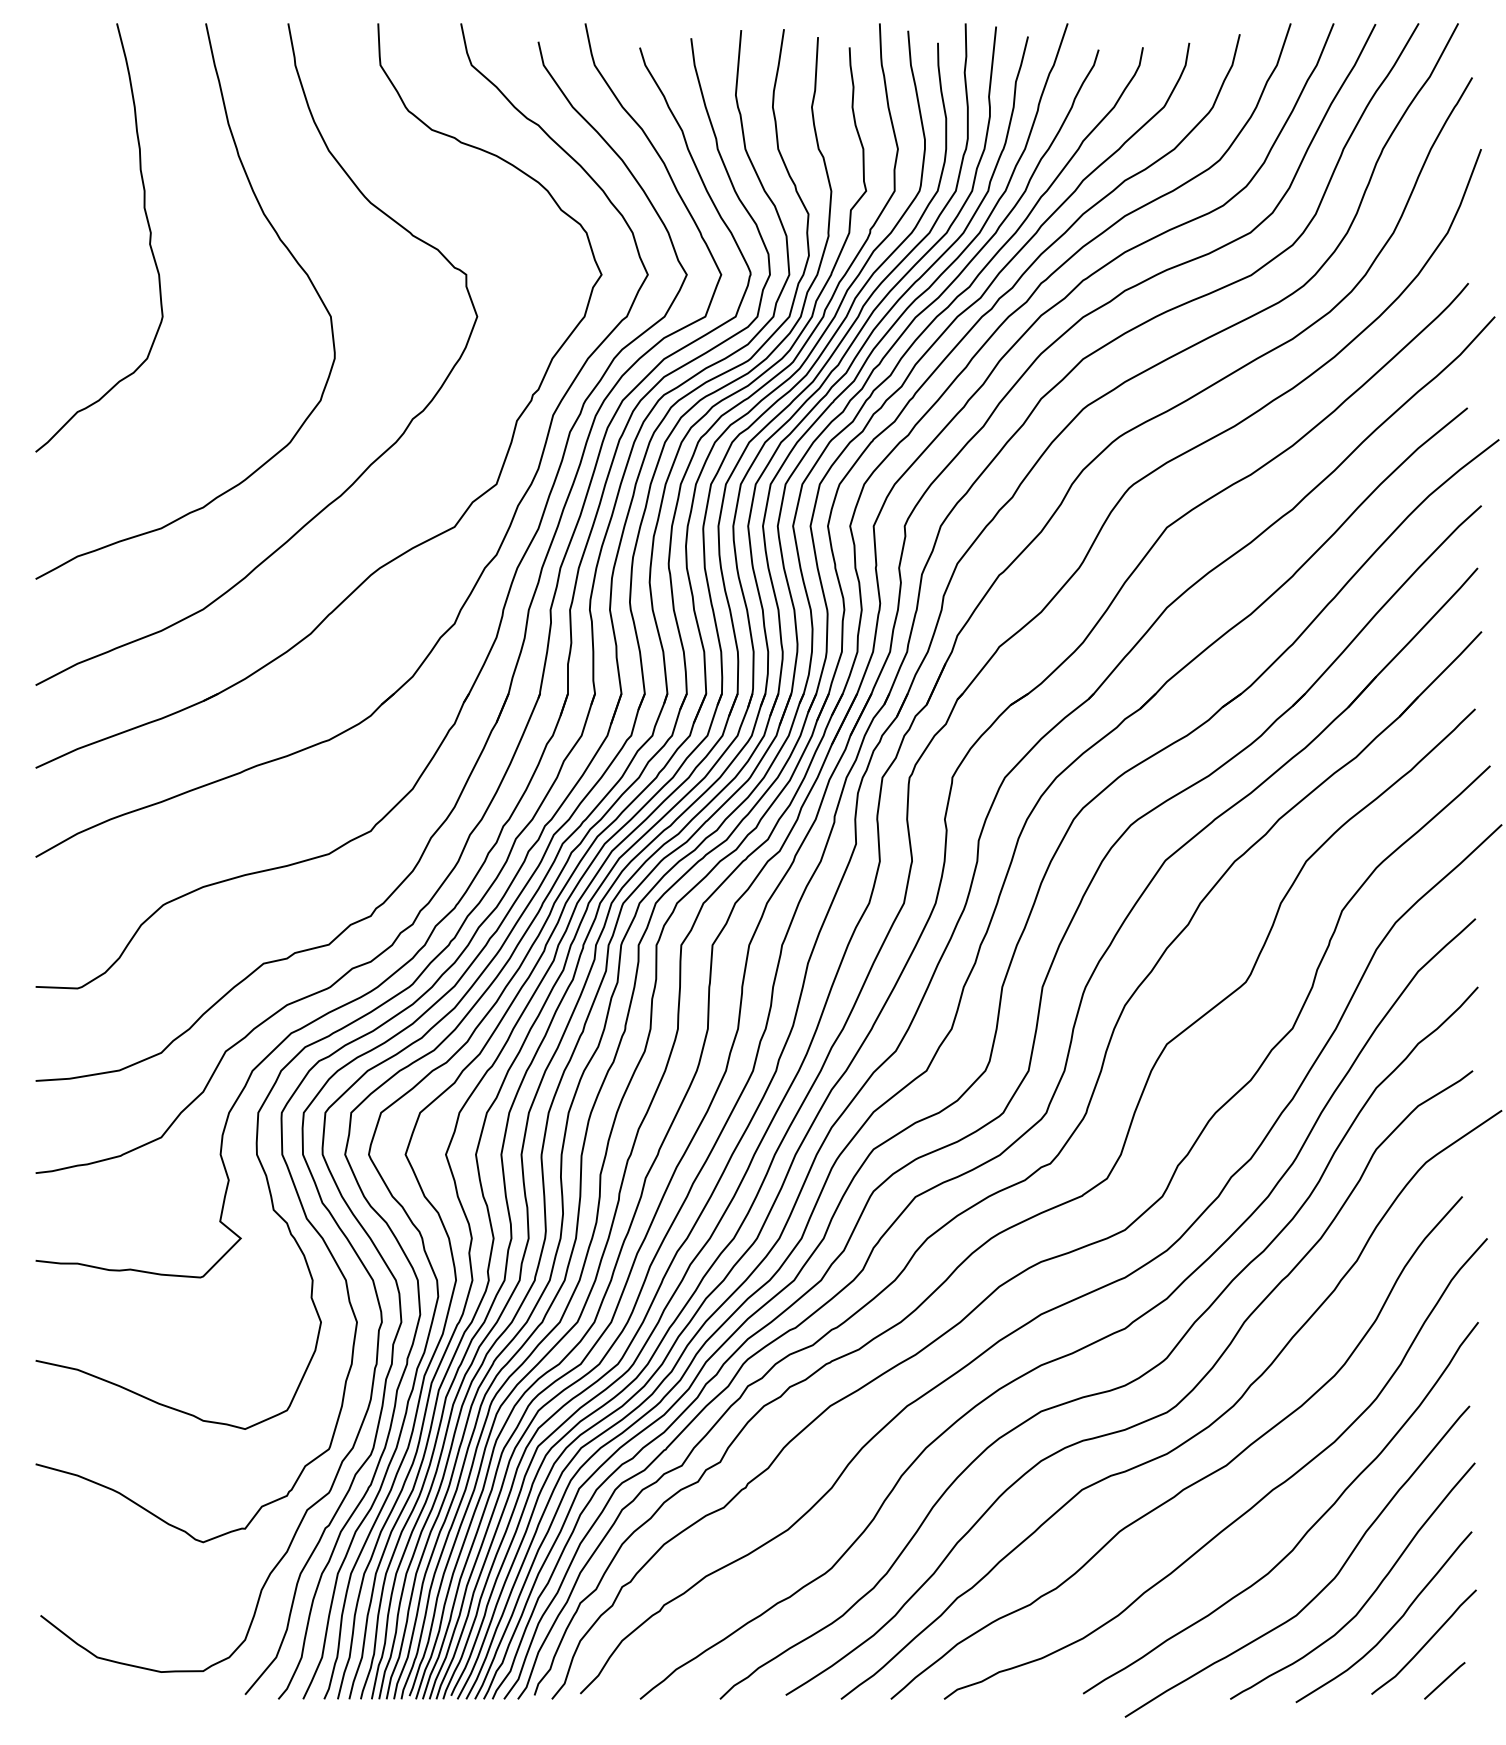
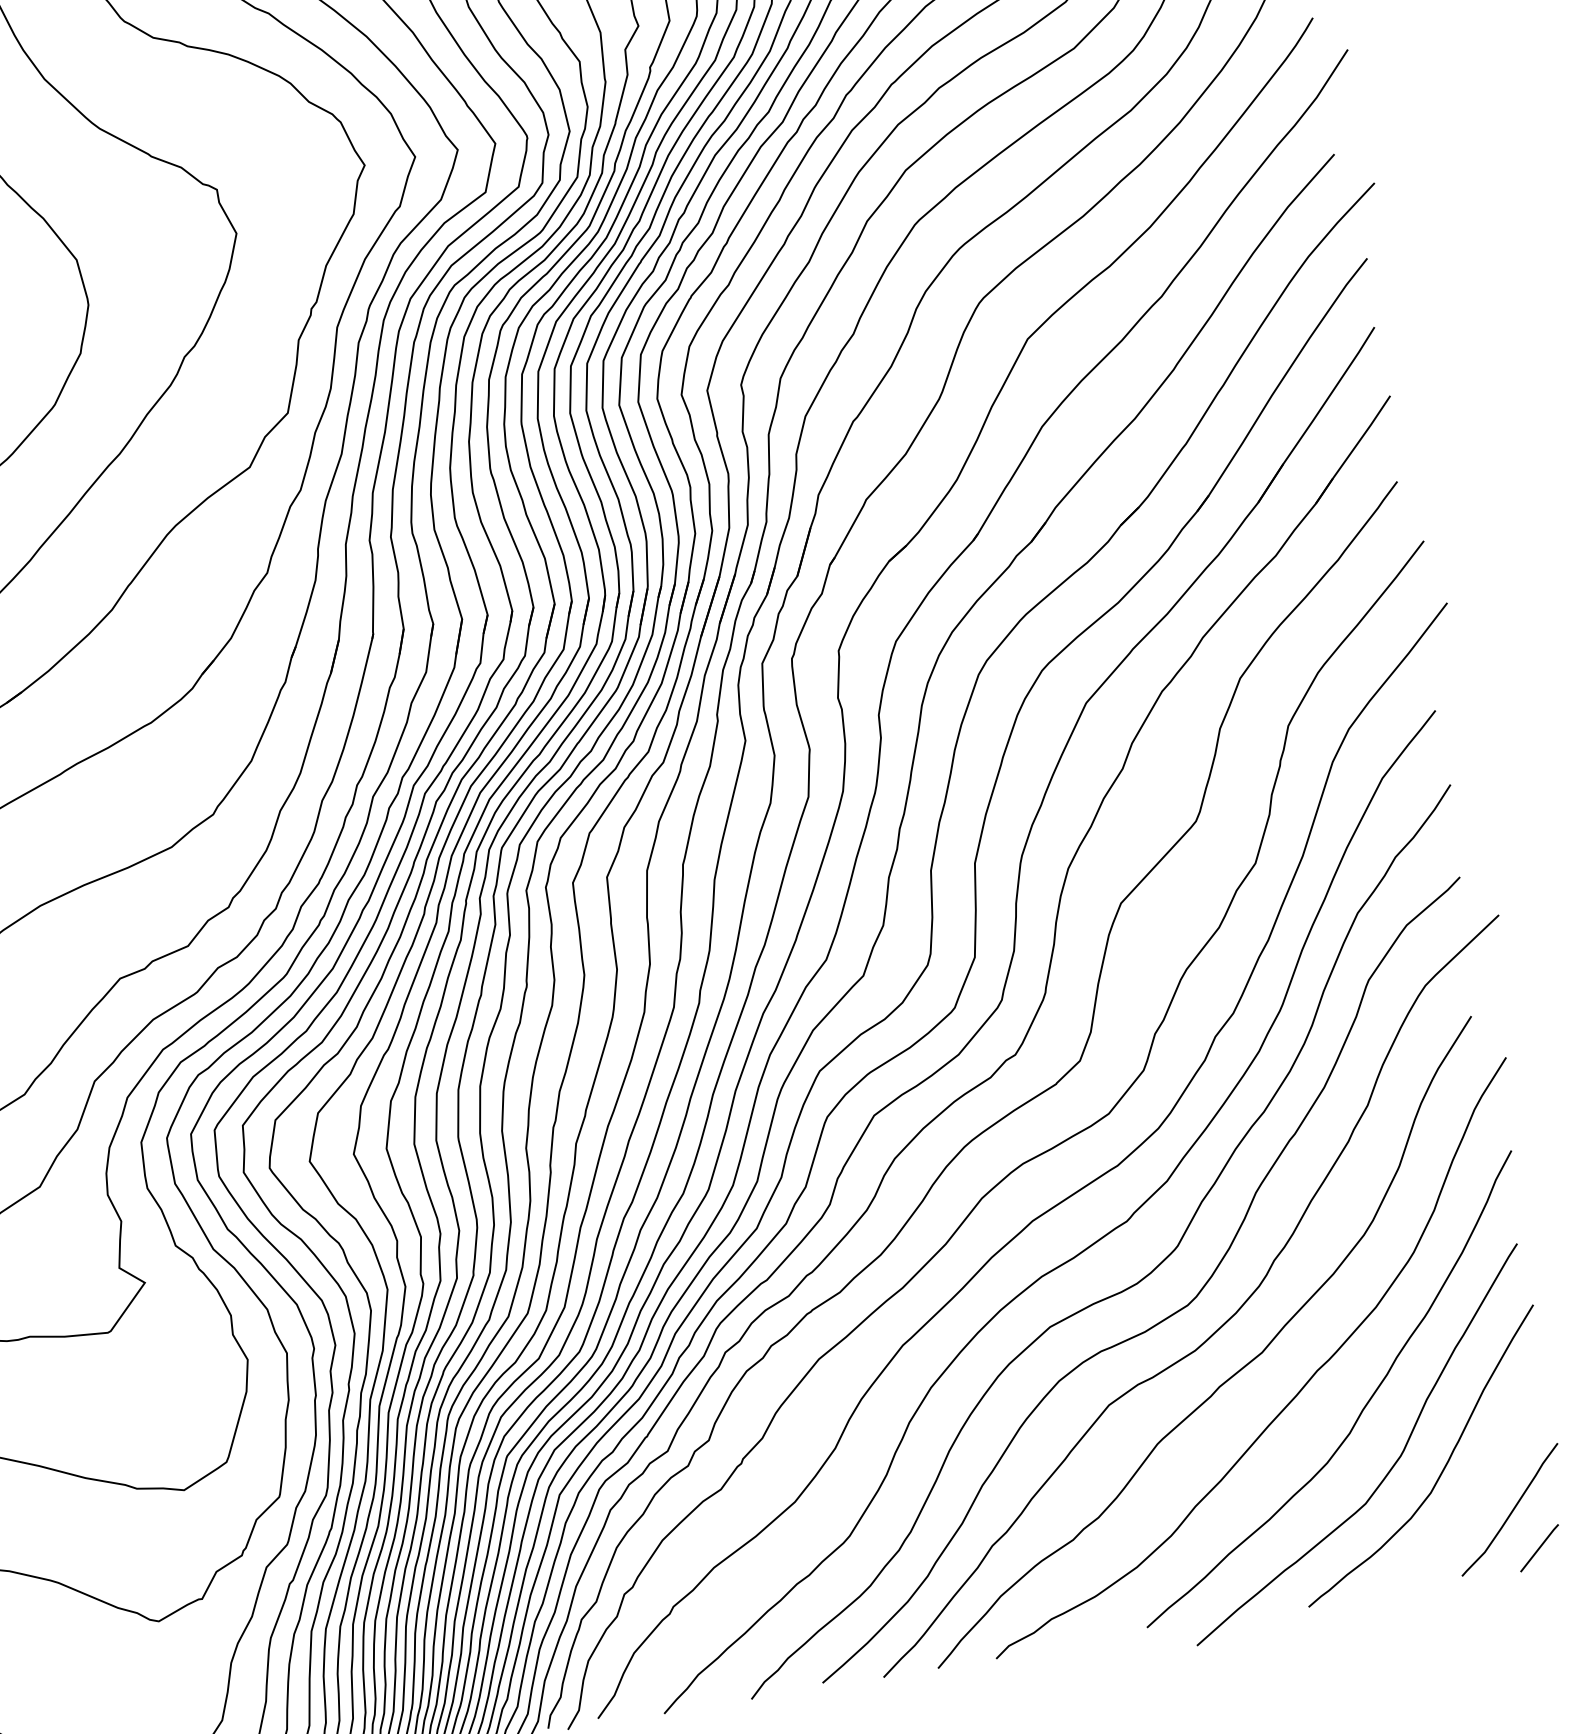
curve: (1392, 1625) -> (1472, 1497), removed

